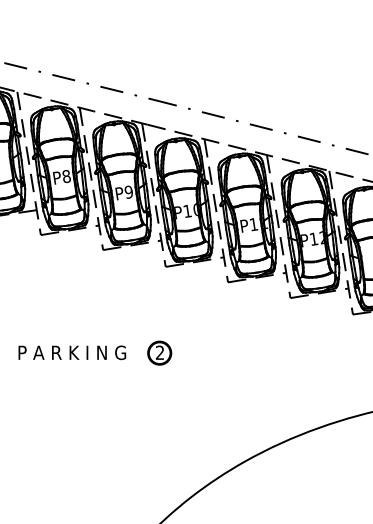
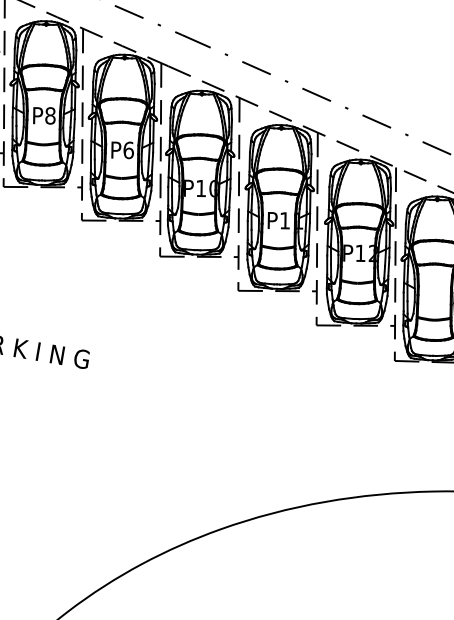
text: (128, 191) -> (128, 149), P9 -> P6
part: (159, 352) -> (132, 367), removed

